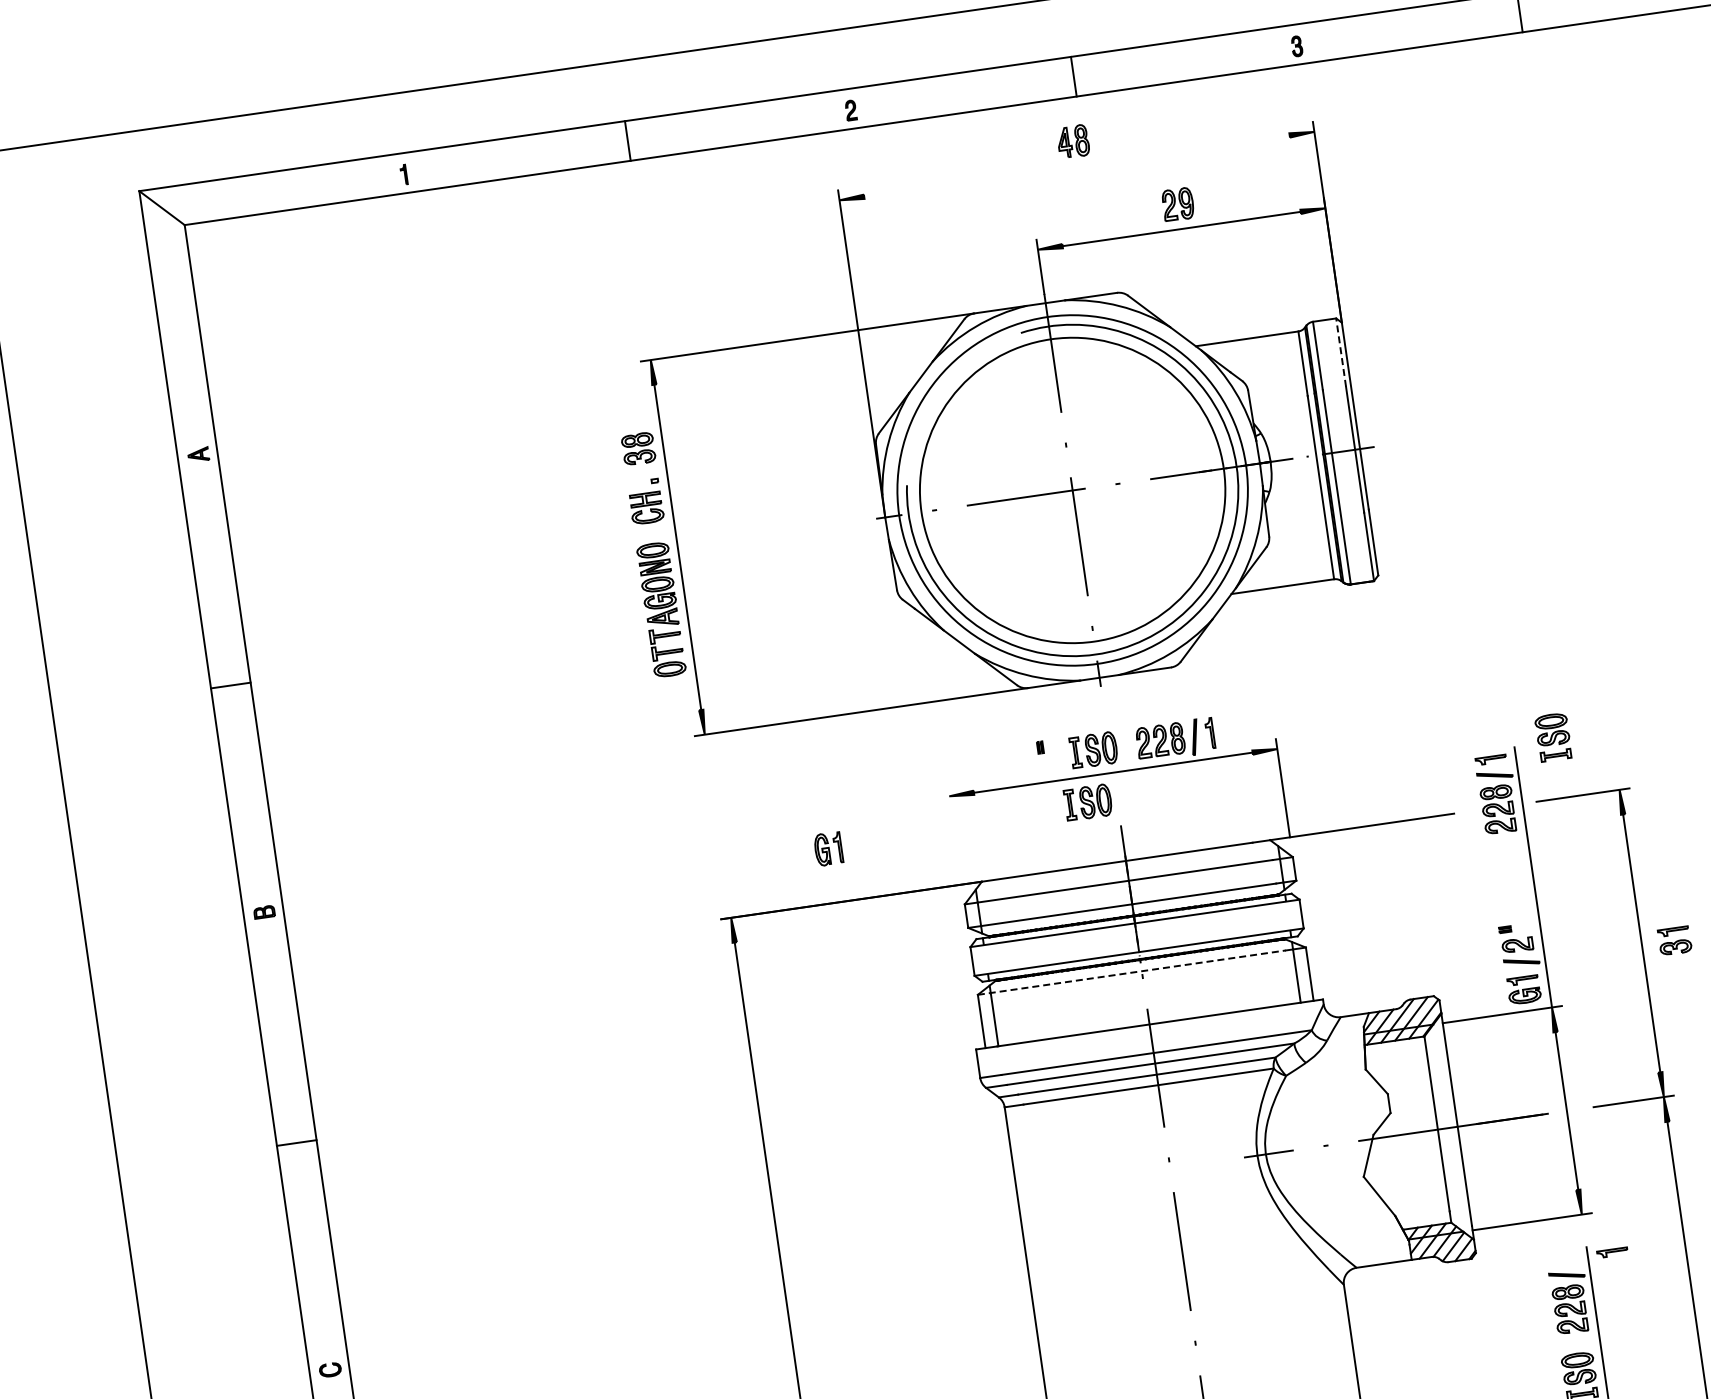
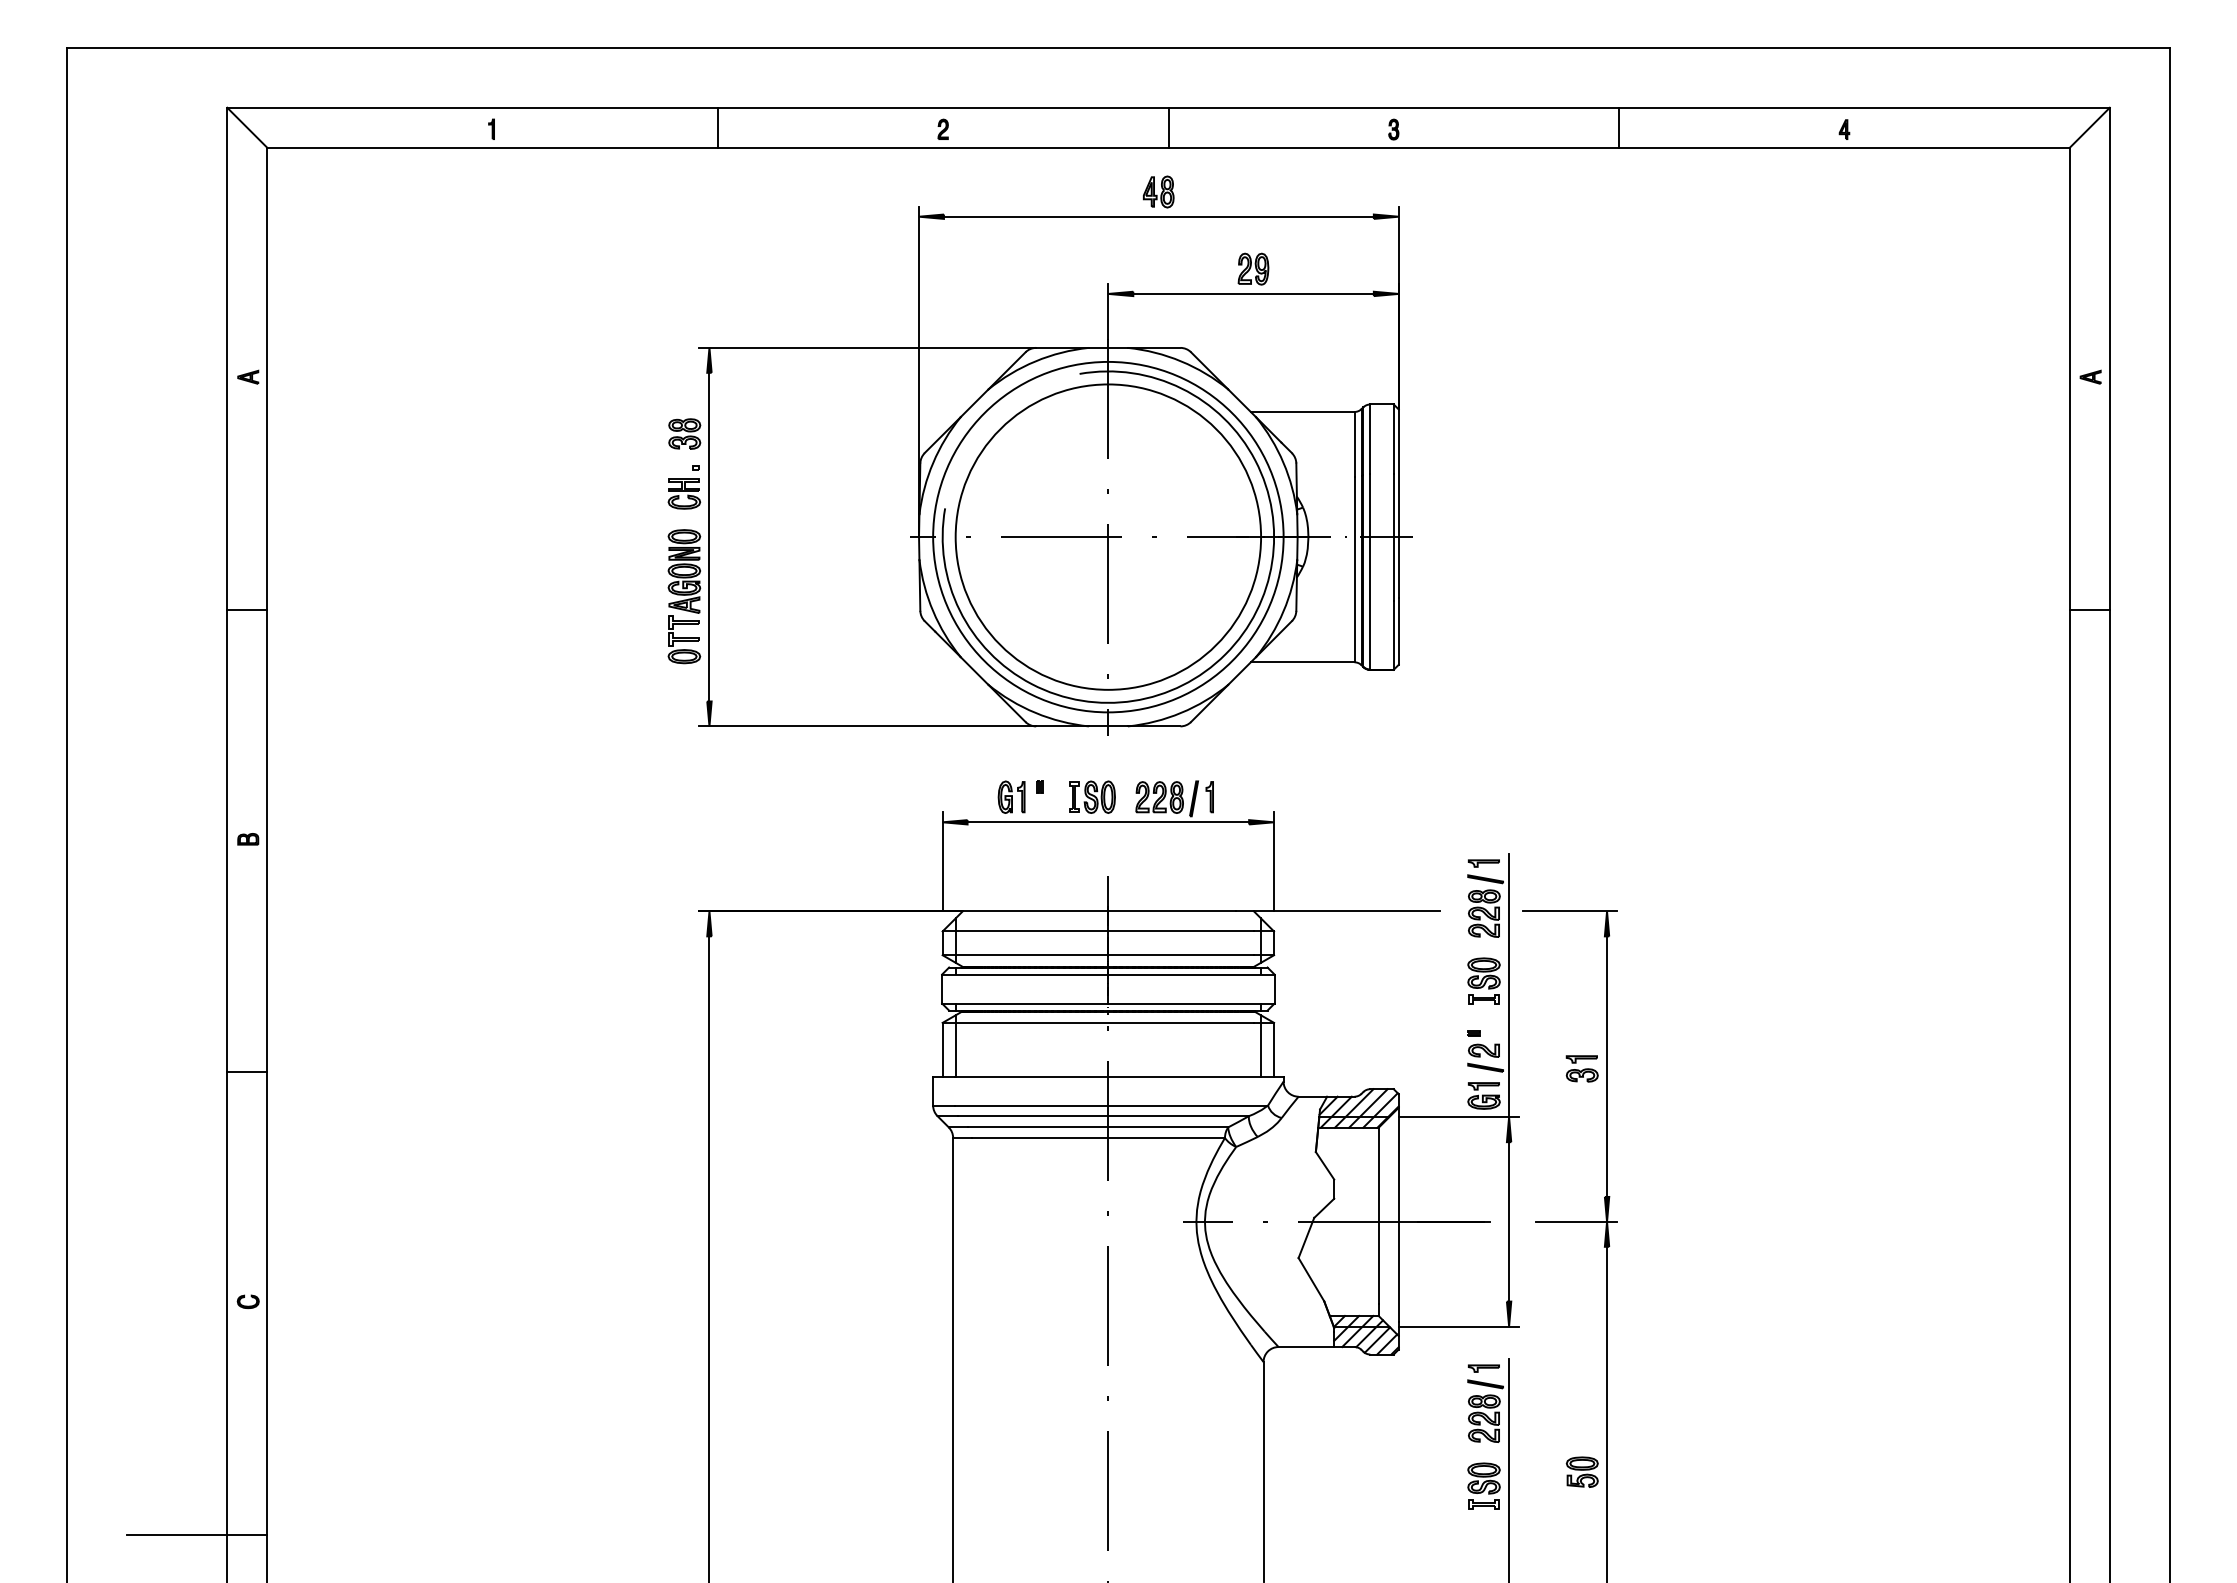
line: (1076, 165) -> (1158, 216), added
line: (1340, 353) -> (1393, 439), dashed -> solid
part: (1552, 736) -> (1483, 980), moved
part: (1088, 801) -> (1079, 847), removed
line: (954, 835) -> (942, 861), added
part: (828, 848) -> (1011, 796), moved
part: (1674, 940) -> (1581, 1068), moved
line: (1132, 972) -> (1098, 1022), dashed -> solid
part: (1612, 1252) -> (1483, 1368), moved
part: (1674, 1347) -> (1581, 1471), added

